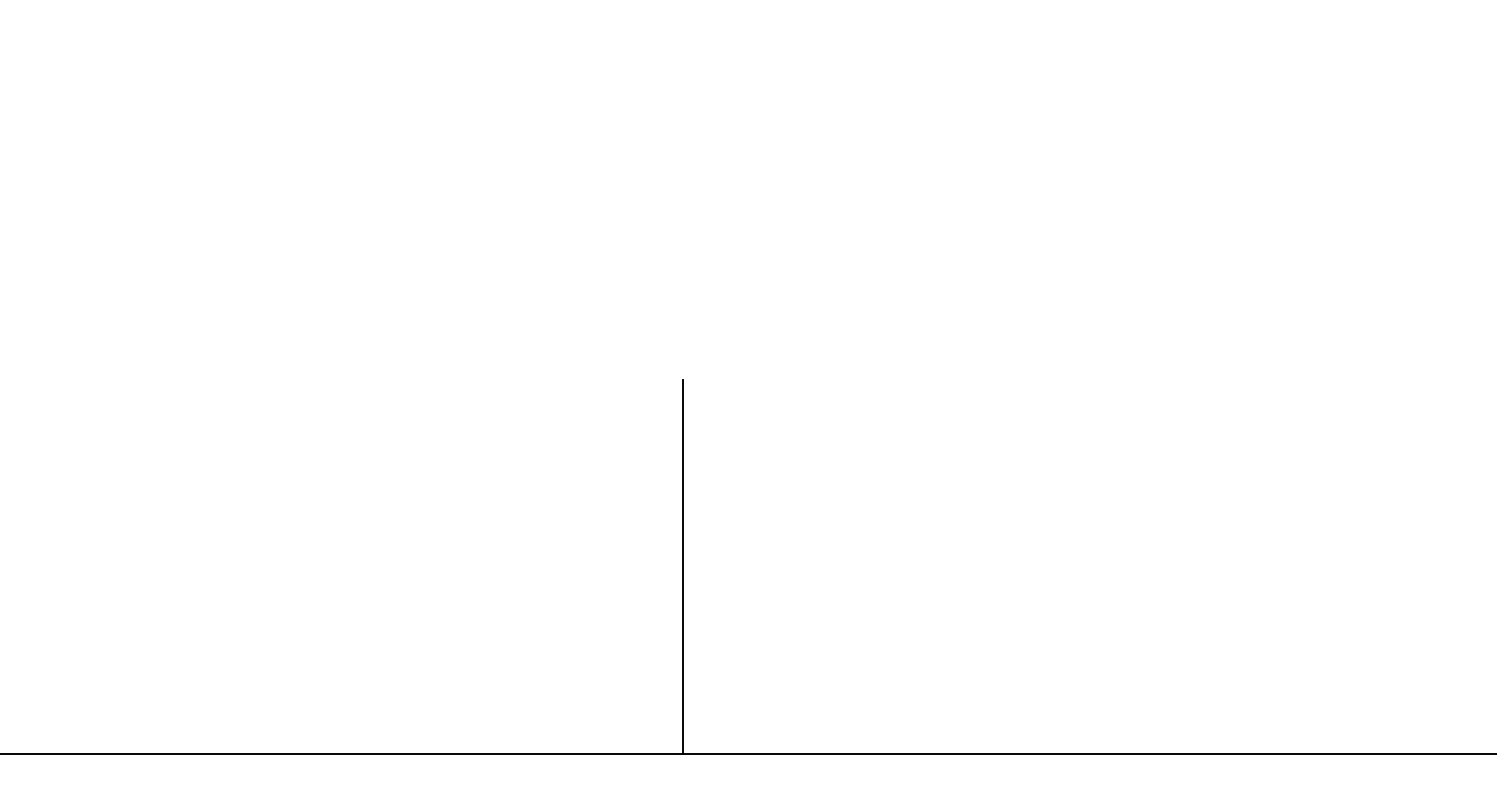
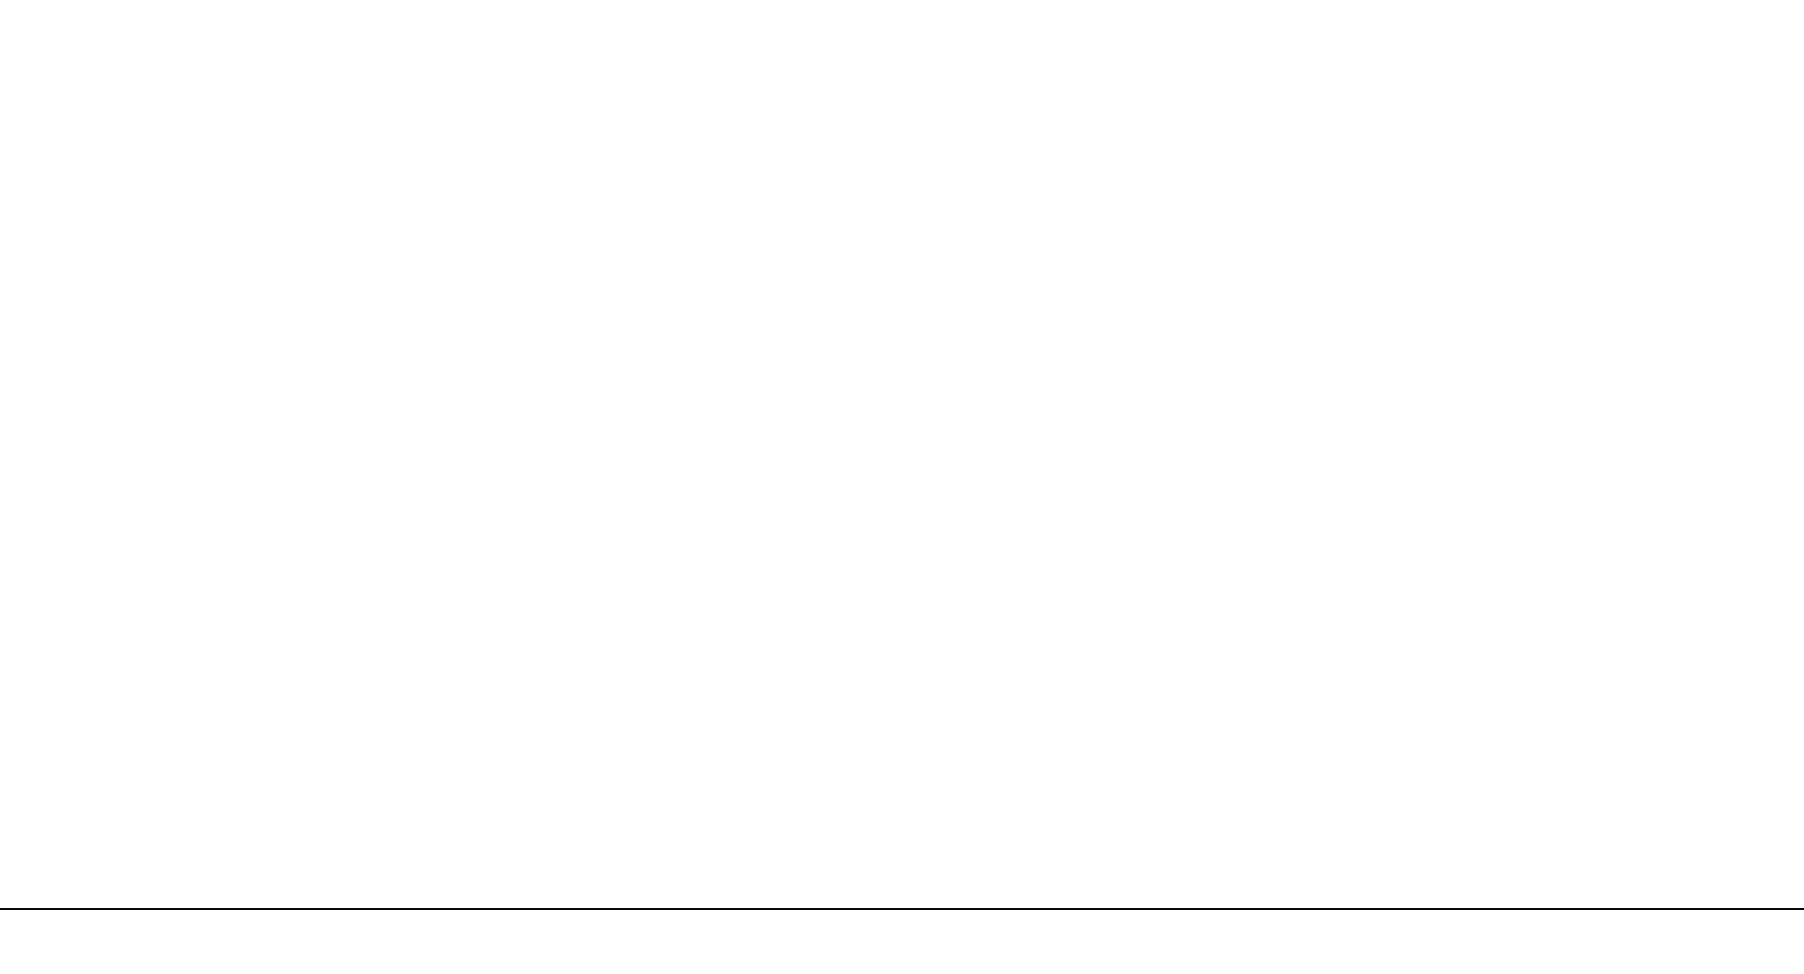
line: (683, 567) -> (823, 683), removed

